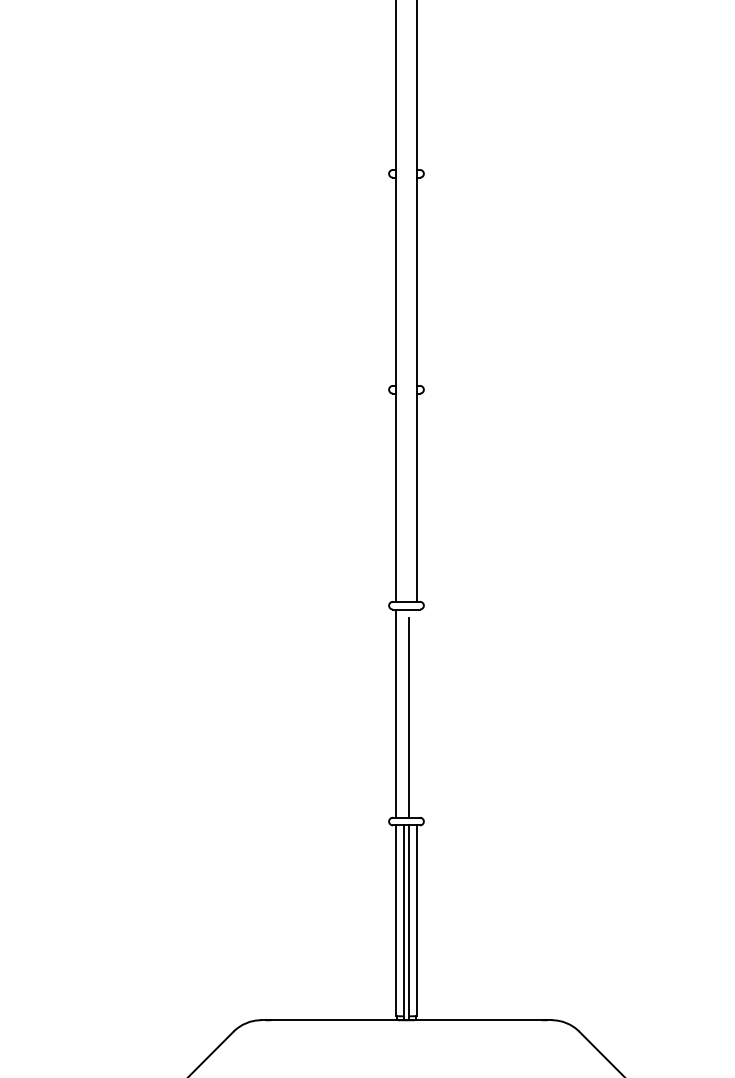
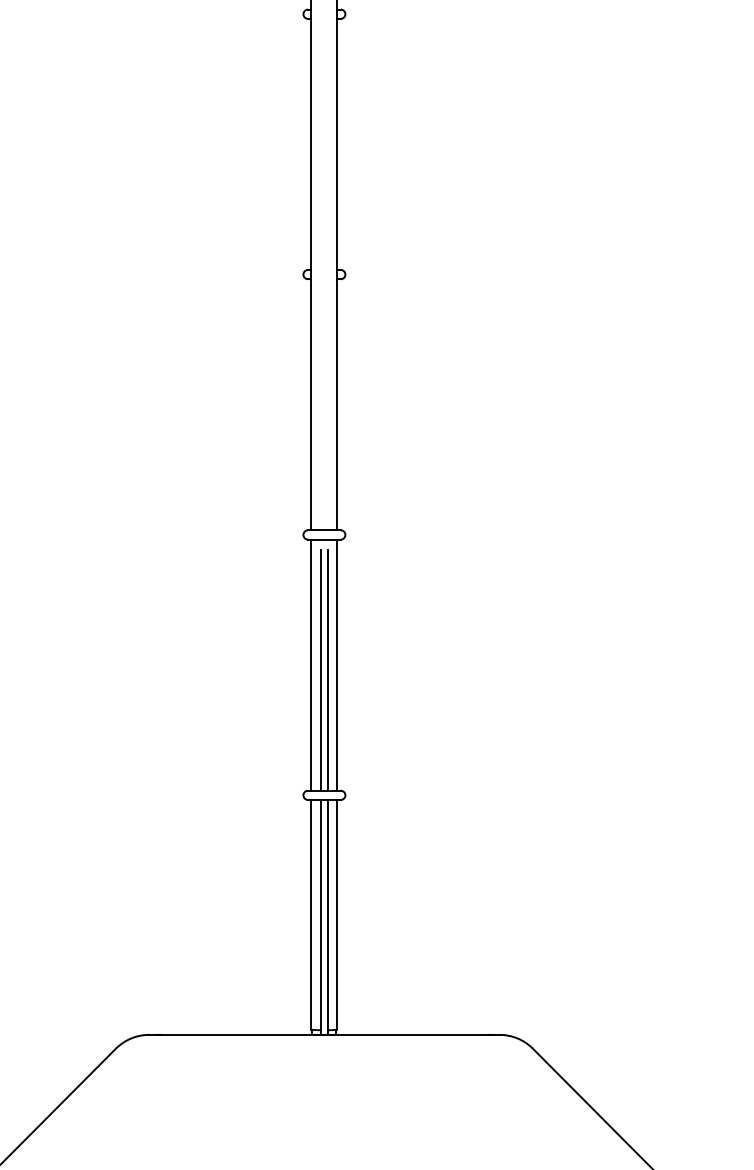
line: (417, 713) -> (337, 665), added
line: (403, 717) -> (320, 669), added

